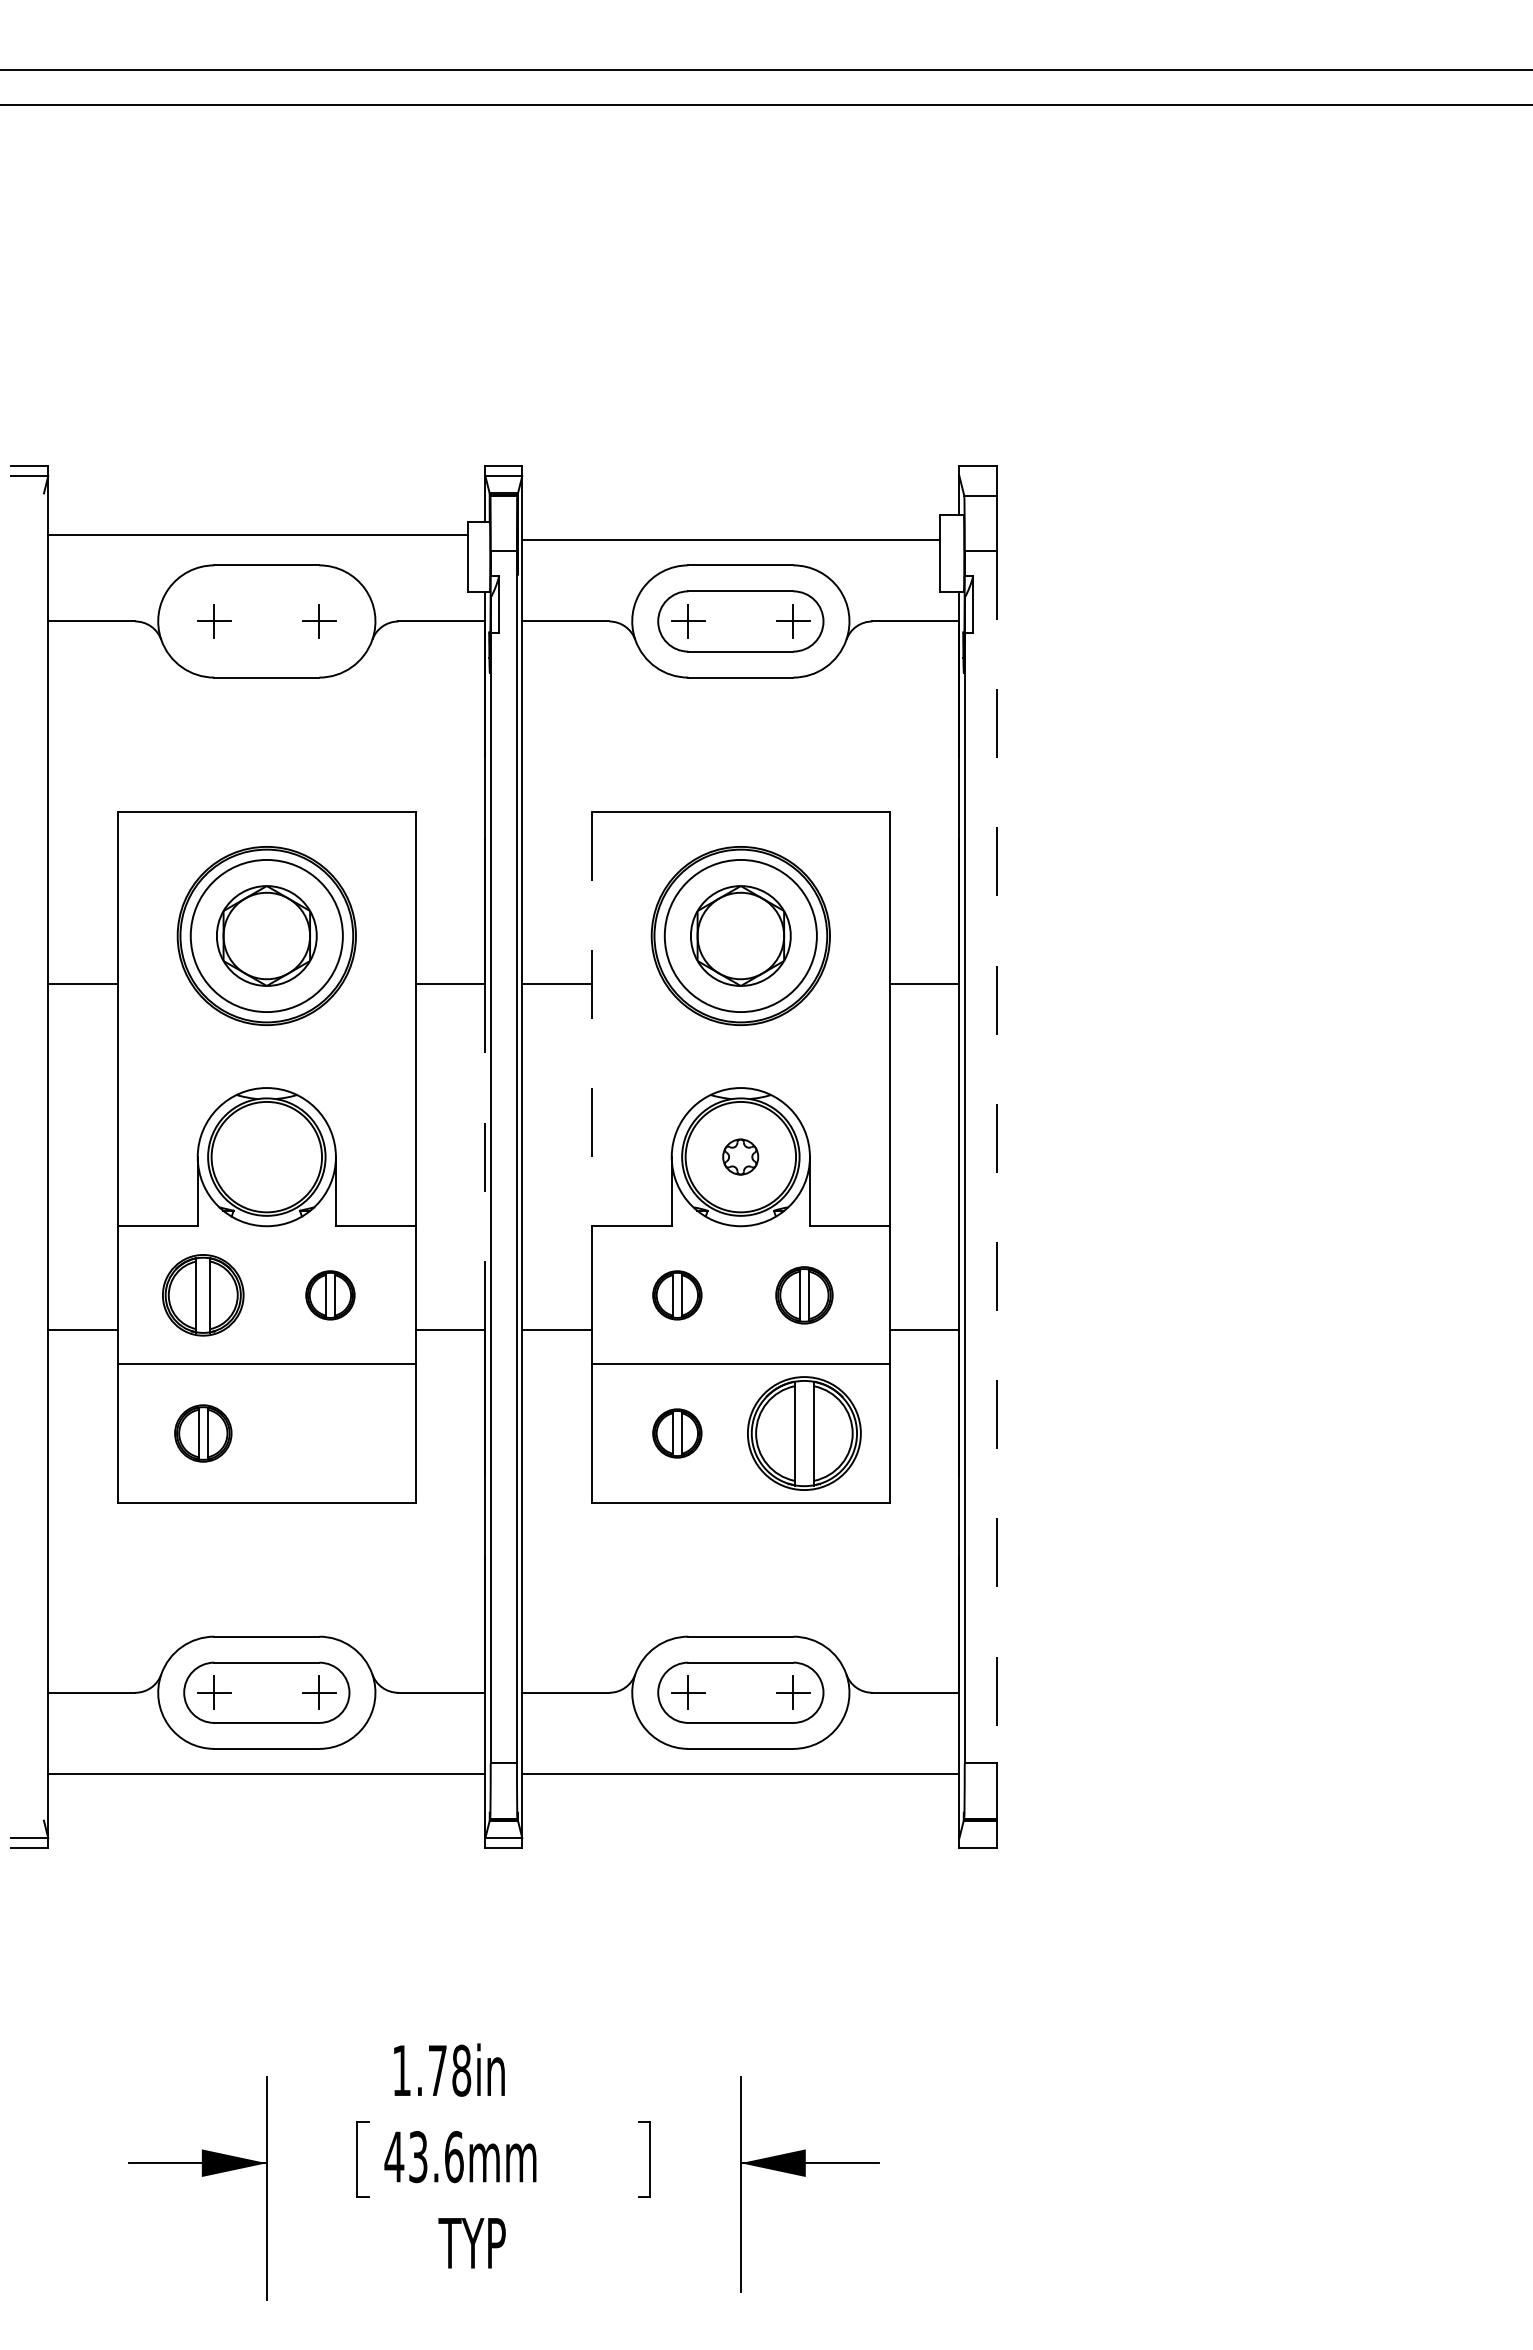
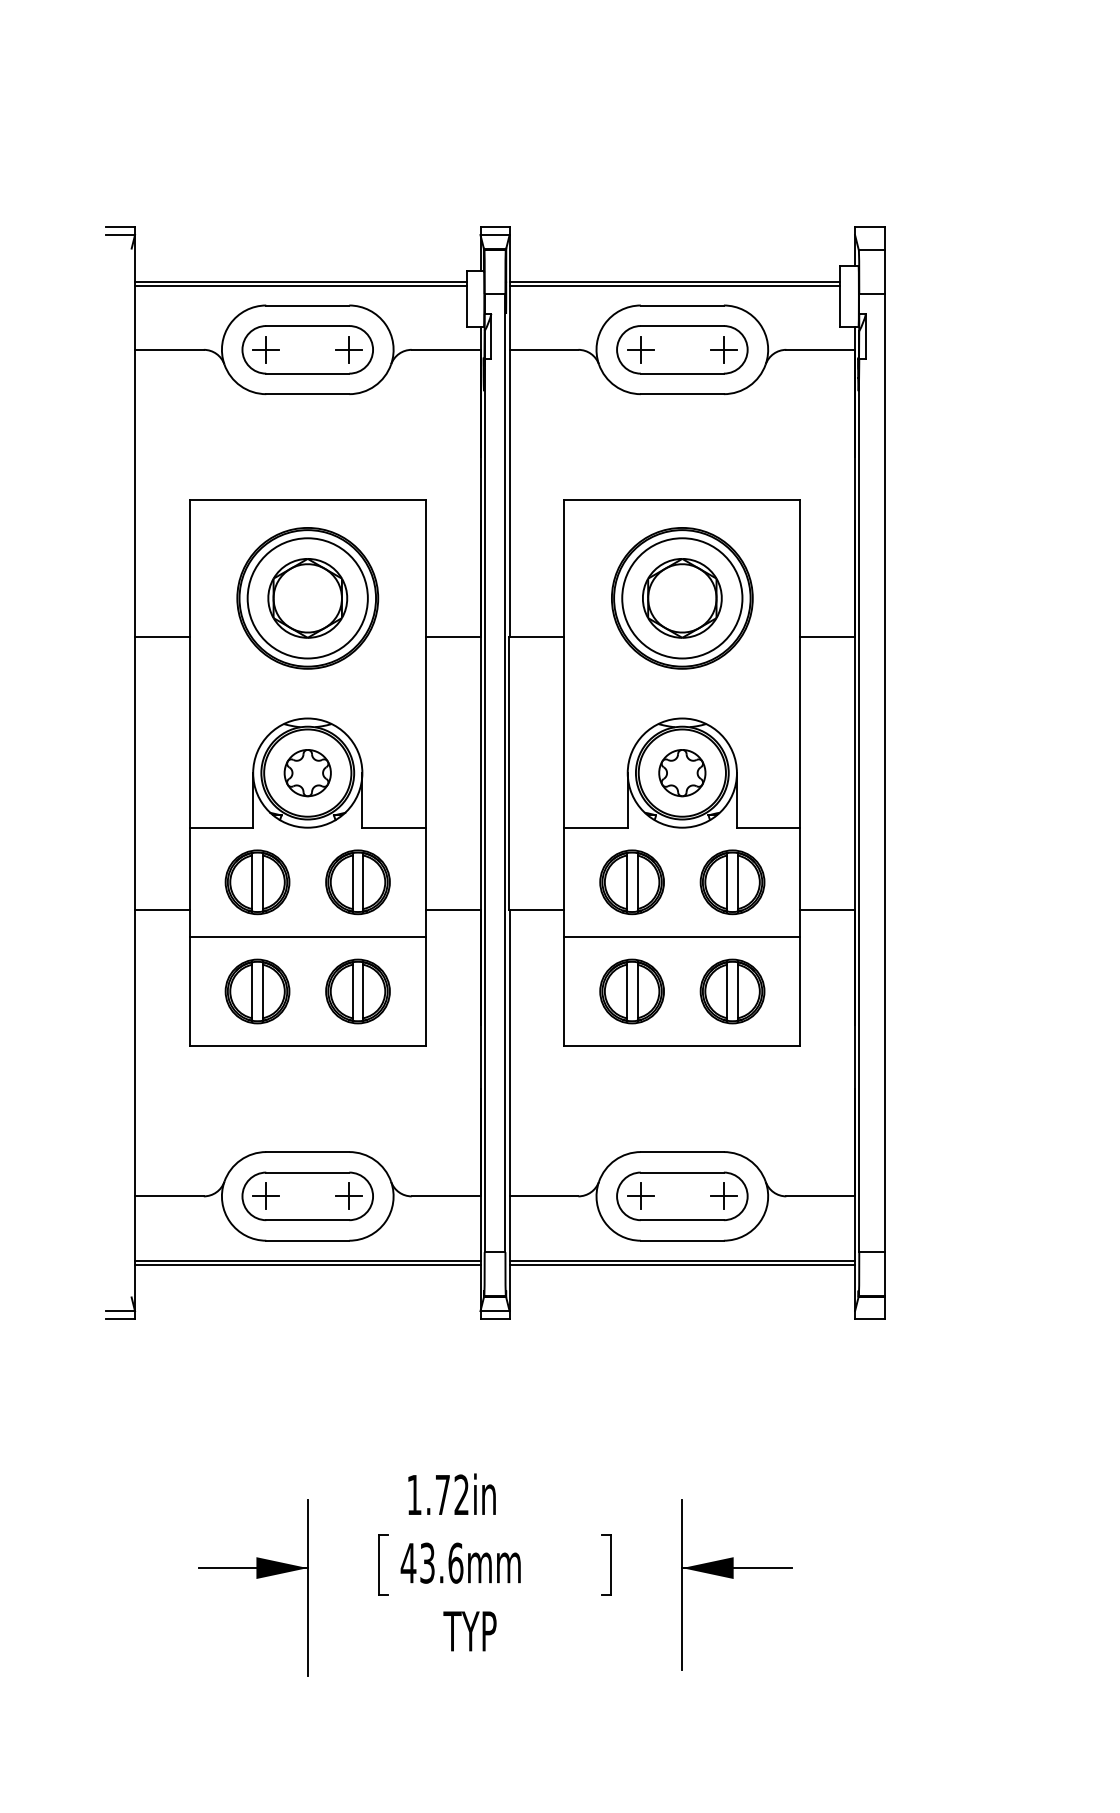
line: (731, 535) -> (674, 281), added
line: (258, 540) -> (301, 285), added
part: (266, 621) -> (307, 349), added
line: (591, 1019) -> (564, 664), dashed -> solid
part: (266, 1156) -> (307, 772), added
part: (740, 1156) -> (682, 772), size x1.67
line: (485, 1157) -> (480, 773), dashed -> solid
line: (997, 1157) -> (885, 773), dashed -> solid
part: (330, 1295) -> (358, 882), size x1.67
part: (677, 1295) -> (632, 882), size x1.67
part: (804, 1295) -> (732, 882), size x1.43
part: (203, 1433) -> (257, 991), size x1.43
part: (330, 1433) -> (358, 991), added
part: (677, 1433) -> (632, 991), size x1.67
part: (804, 1433) -> (732, 991), size x0.71
line: (266, 1779) -> (307, 1264), added
line: (740, 1779) -> (682, 1264), added
text: (461, 2070) -> (461, 1494), 1.78in -> 1.72in

